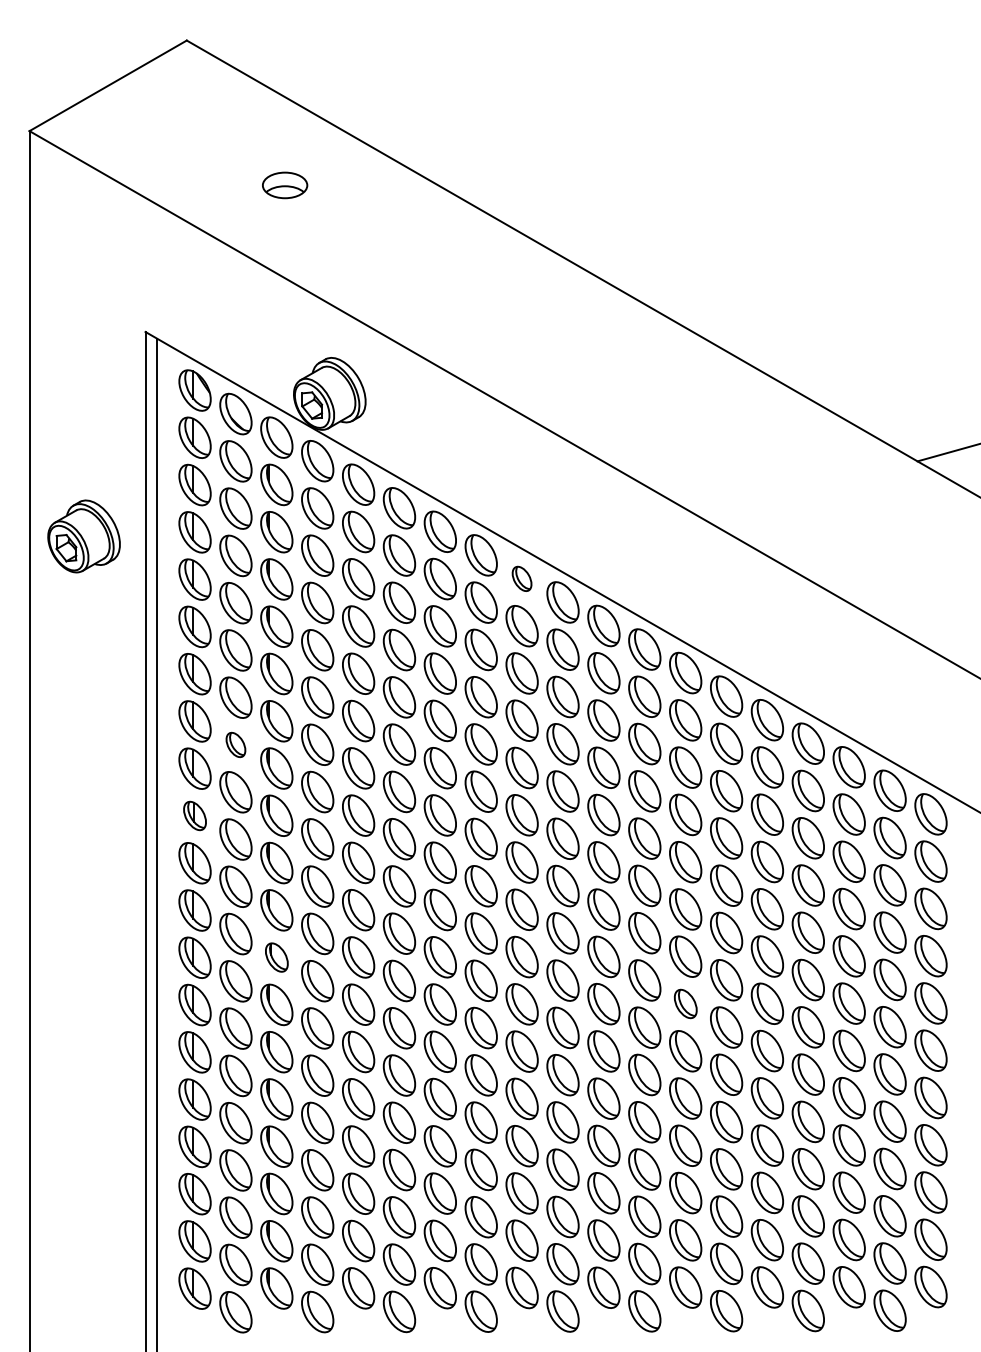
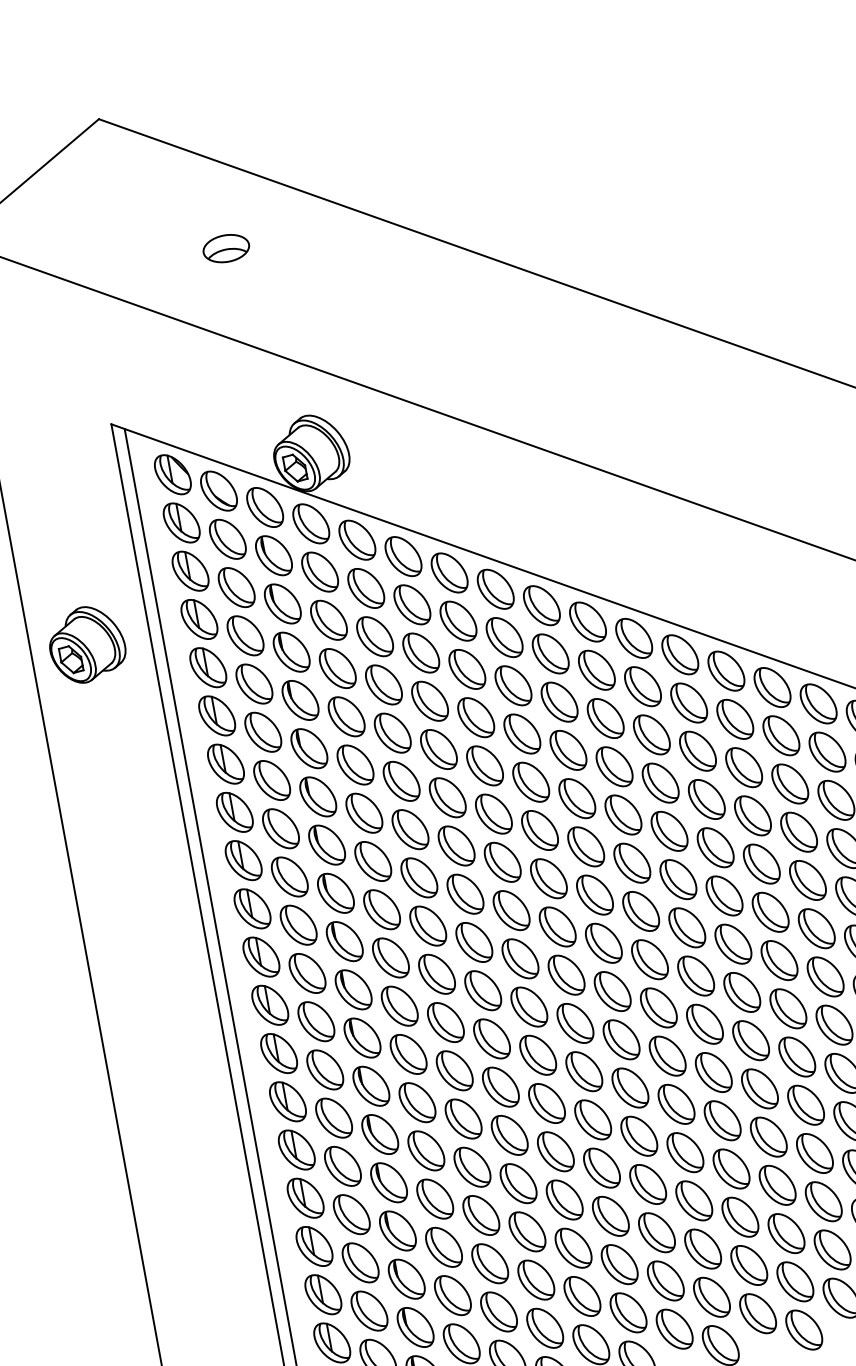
part: (521, 578) -> (541, 605), size x1.67
part: (235, 744) -> (280, 828), size x1.67
part: (194, 815) -> (251, 908), size x1.43
part: (276, 957) -> (362, 1038), size x1.43
part: (685, 1003) -> (788, 1008), size x1.43

